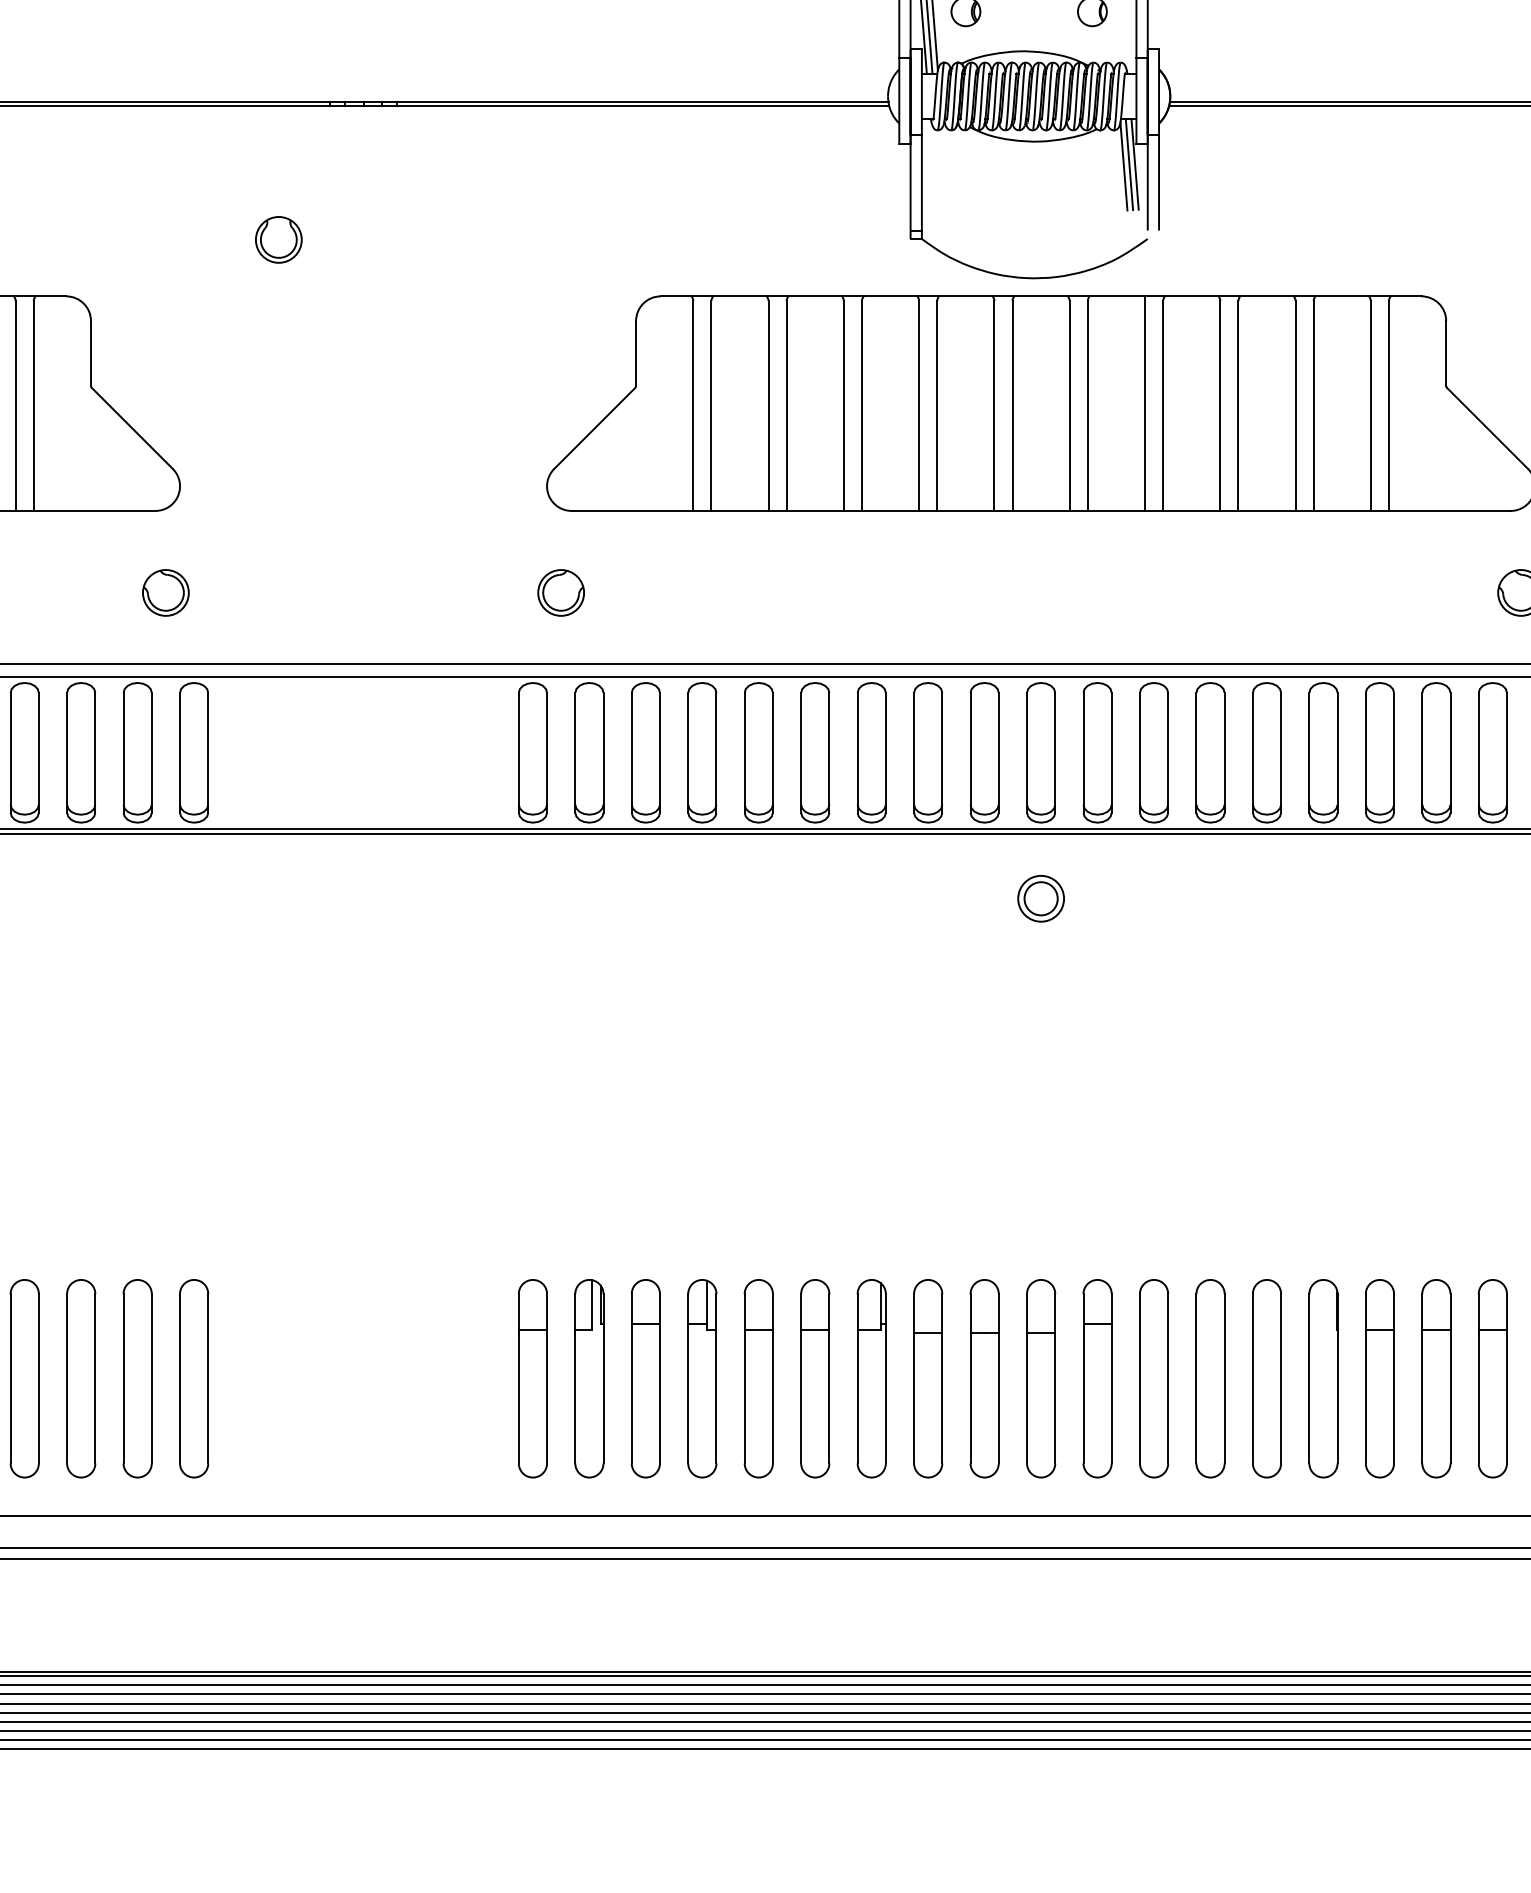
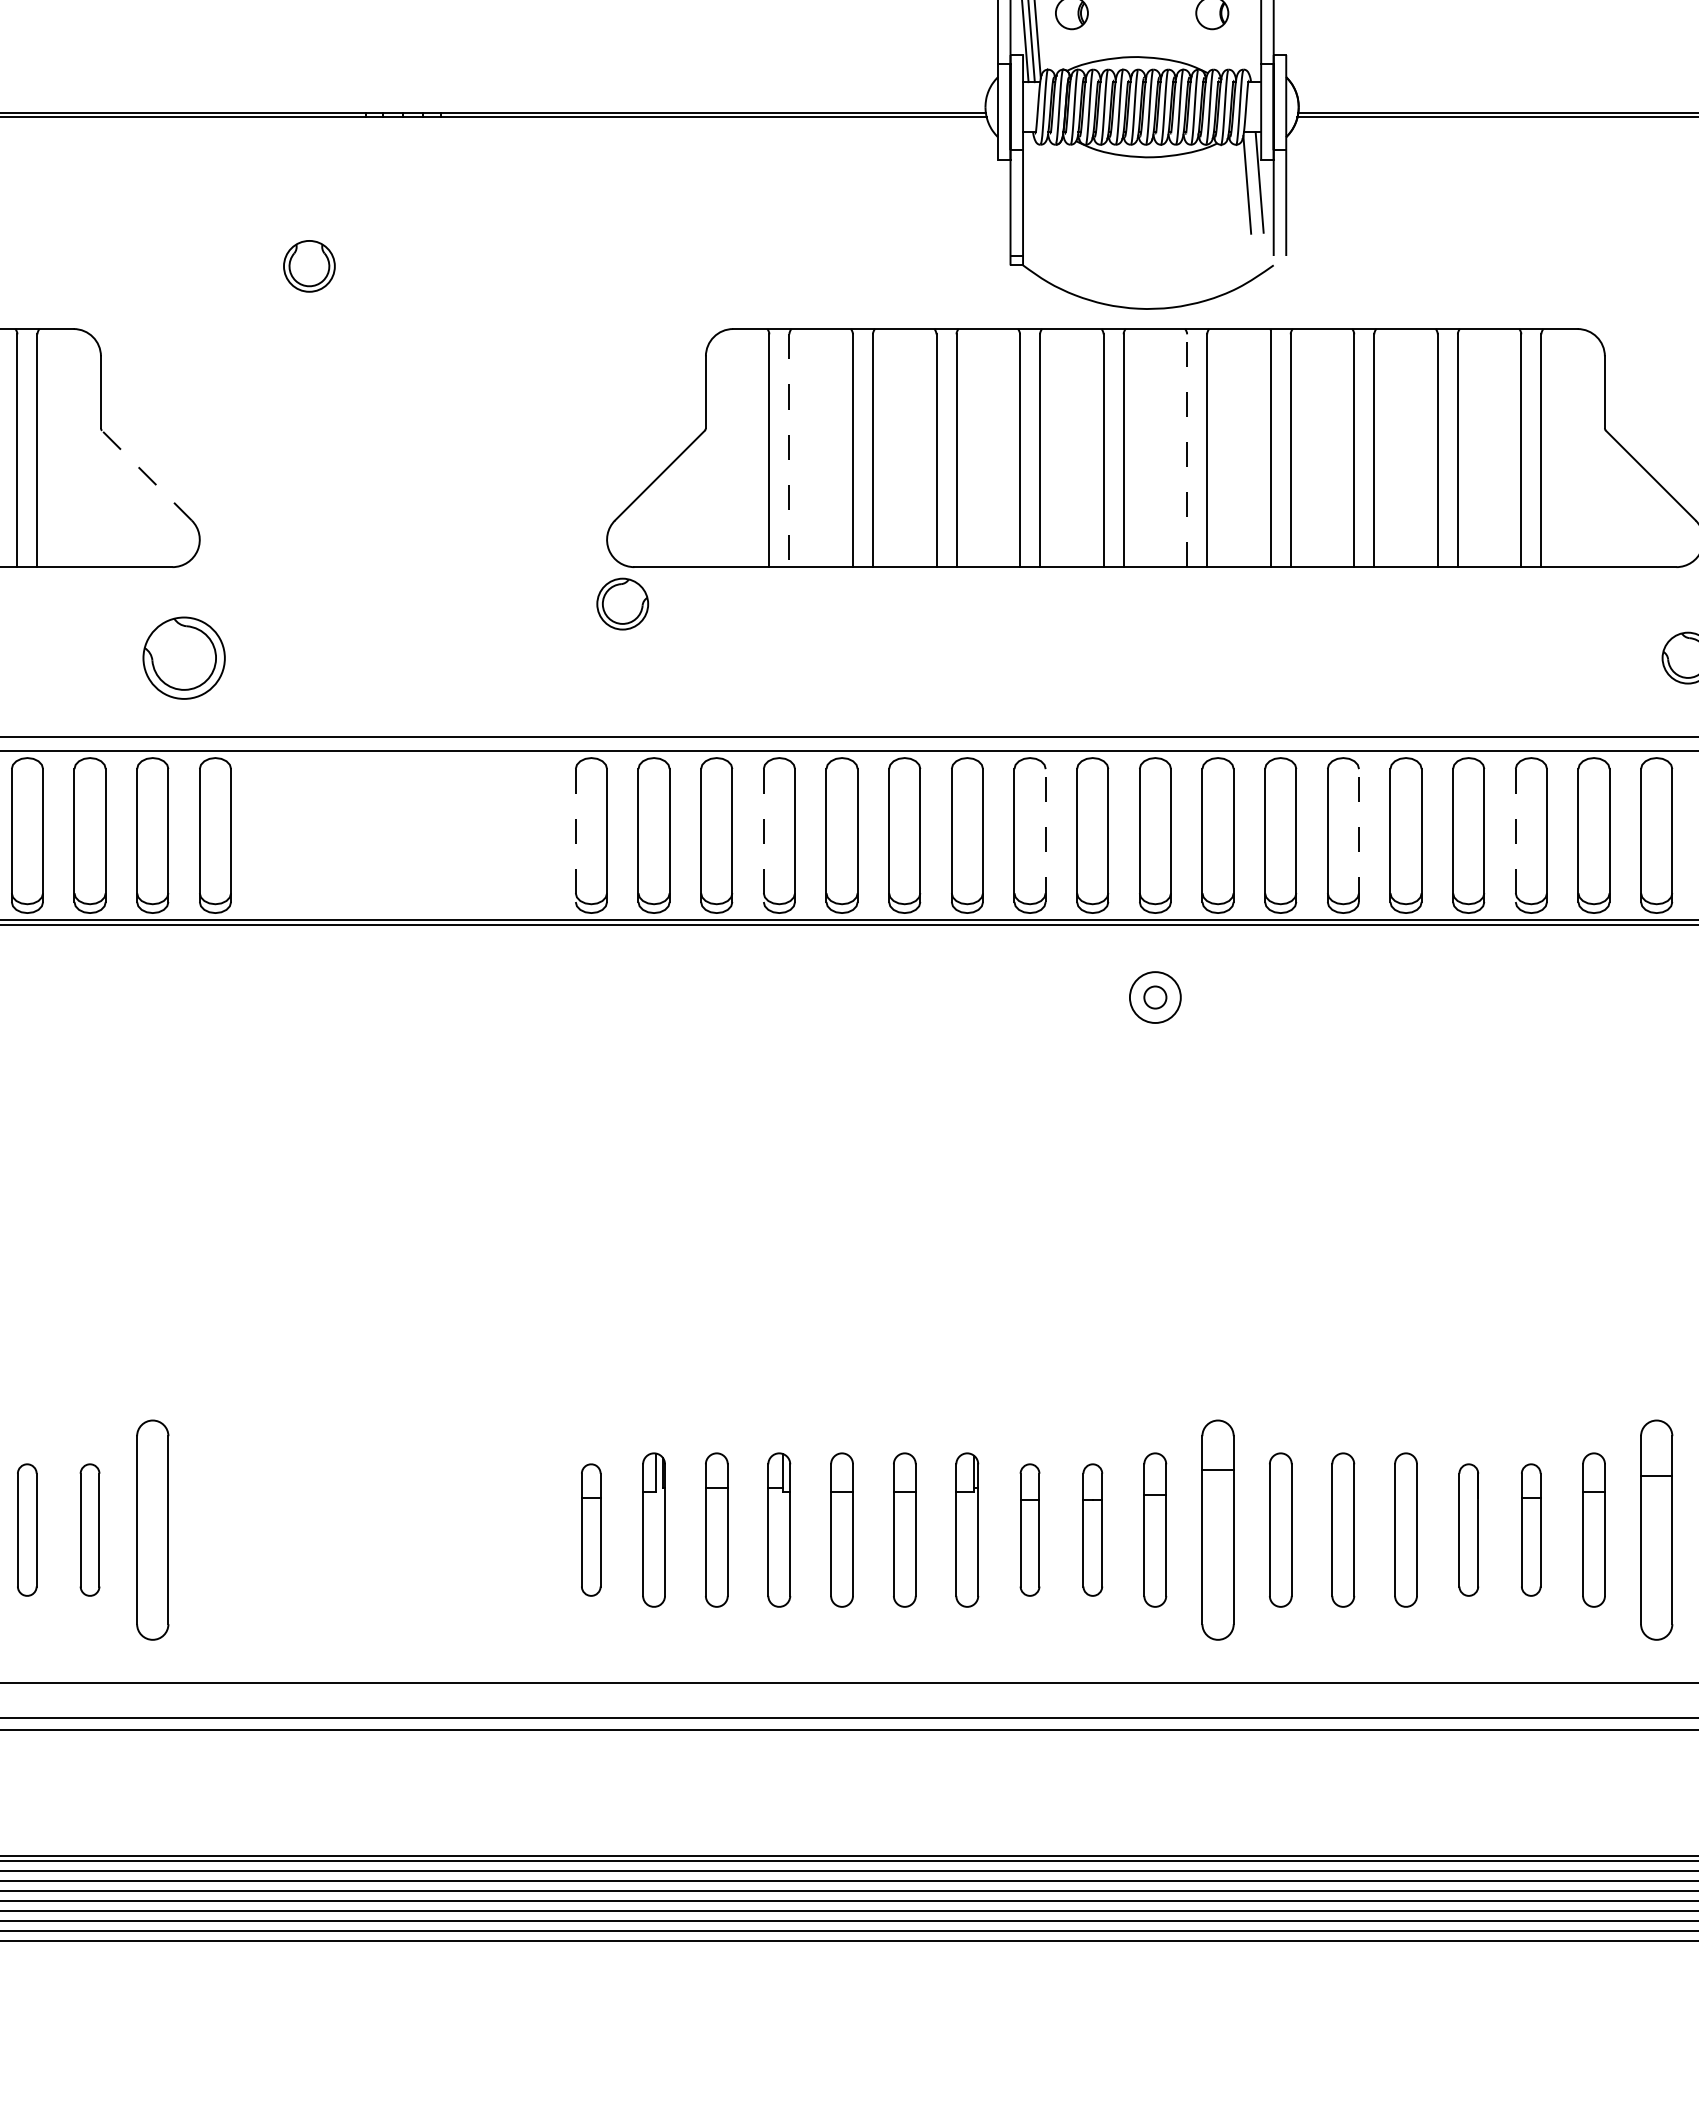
line: (1129, 164) -> (1253, 182), removed
line: (1070, 405) -> (1187, 450), solid -> dashed
line: (711, 406) -> (789, 451), solid -> dashed
line: (132, 428) -> (146, 475), solid -> dashed
part: (165, 592) -> (183, 657), size x1.6
part: (560, 592) -> (622, 603), moved
line: (942, 752) -> (1045, 835), solid -> dashed
line: (1225, 752) -> (1359, 835), solid -> dashed
line: (518, 753) -> (575, 836), solid -> dashed
line: (688, 753) -> (763, 836), solid -> dashed
line: (1365, 753) -> (1515, 836), solid -> dashed
circle: (1040, 898) -> (1154, 997), size x0.6
part: (23, 1378) -> (26, 1529), size x0.6
part: (80, 1378) -> (89, 1529), size x0.6
part: (193, 1378) -> (214, 1529), removed
part: (532, 1378) -> (590, 1529), size x0.6
part: (588, 1378) -> (653, 1529), size x0.7
part: (645, 1378) -> (716, 1529), size x0.7
part: (701, 1378) -> (778, 1529), size x0.7
part: (758, 1378) -> (841, 1529), size x0.7
part: (815, 1378) -> (904, 1529), size x0.7
part: (870, 1378) -> (966, 1529), size x0.7
part: (927, 1378) -> (1029, 1529), size x0.6
part: (984, 1378) -> (1092, 1529), size x0.6
part: (1040, 1378) -> (1154, 1529), size x0.7
part: (1153, 1378) -> (1280, 1529), size x0.7
part: (1209, 1378) -> (1342, 1529), size x0.7
part: (1266, 1378) -> (1405, 1529), size x0.7
part: (1323, 1378) -> (1468, 1529), size x0.6
part: (1379, 1378) -> (1530, 1529), size x0.6
part: (1435, 1378) -> (1593, 1529), size x0.7

